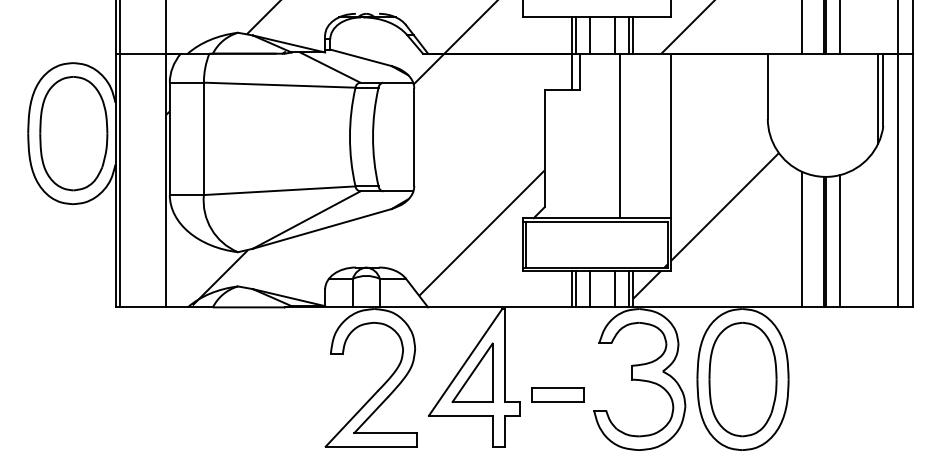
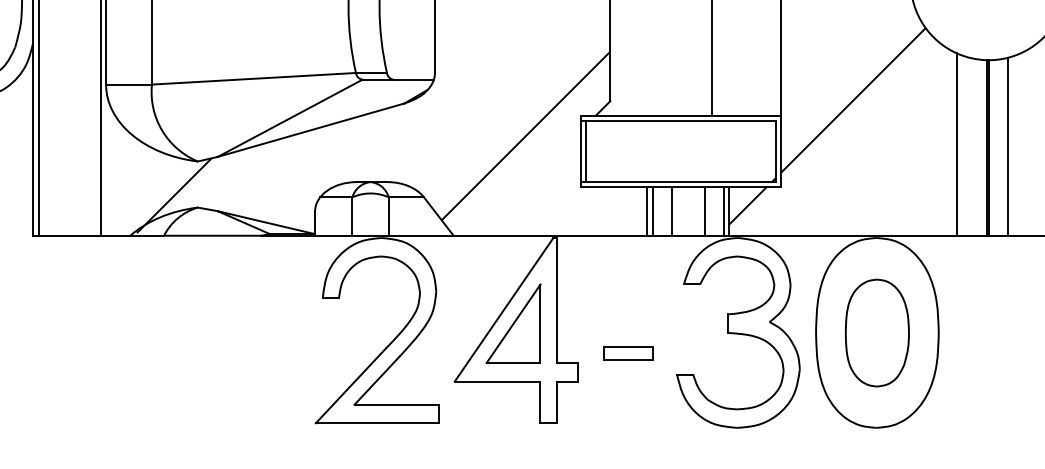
part: (742, 379) -> (876, 332), size x0.7
part: (557, 394) -> (627, 352), size x0.7

